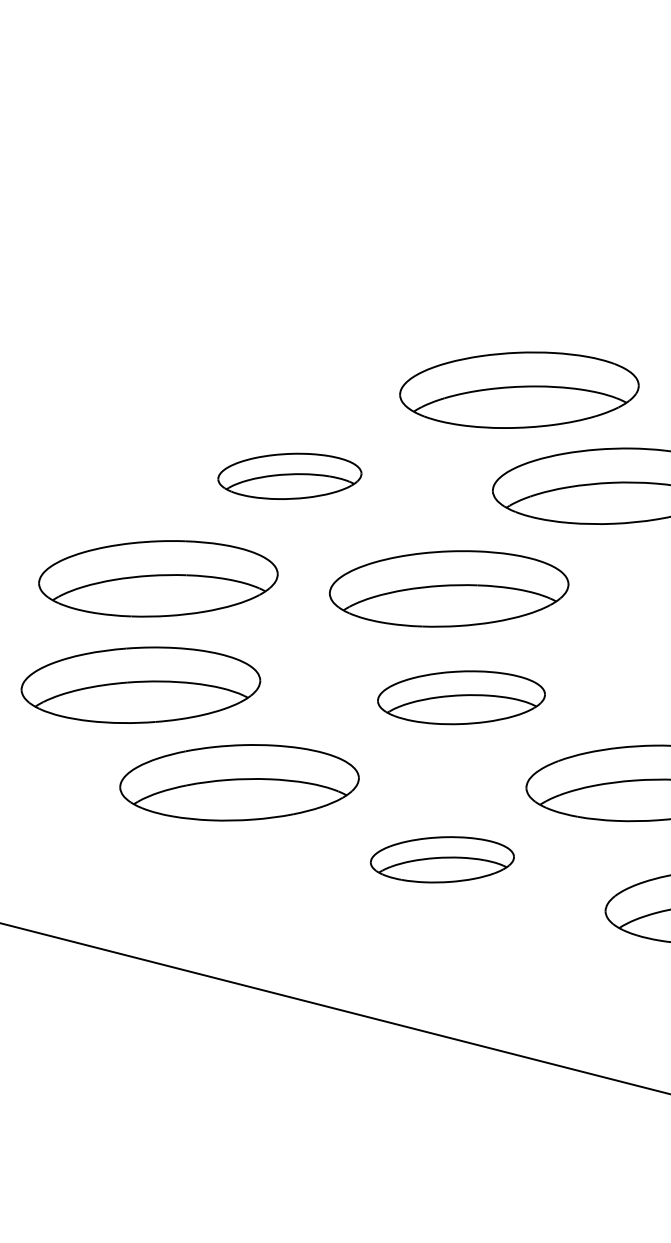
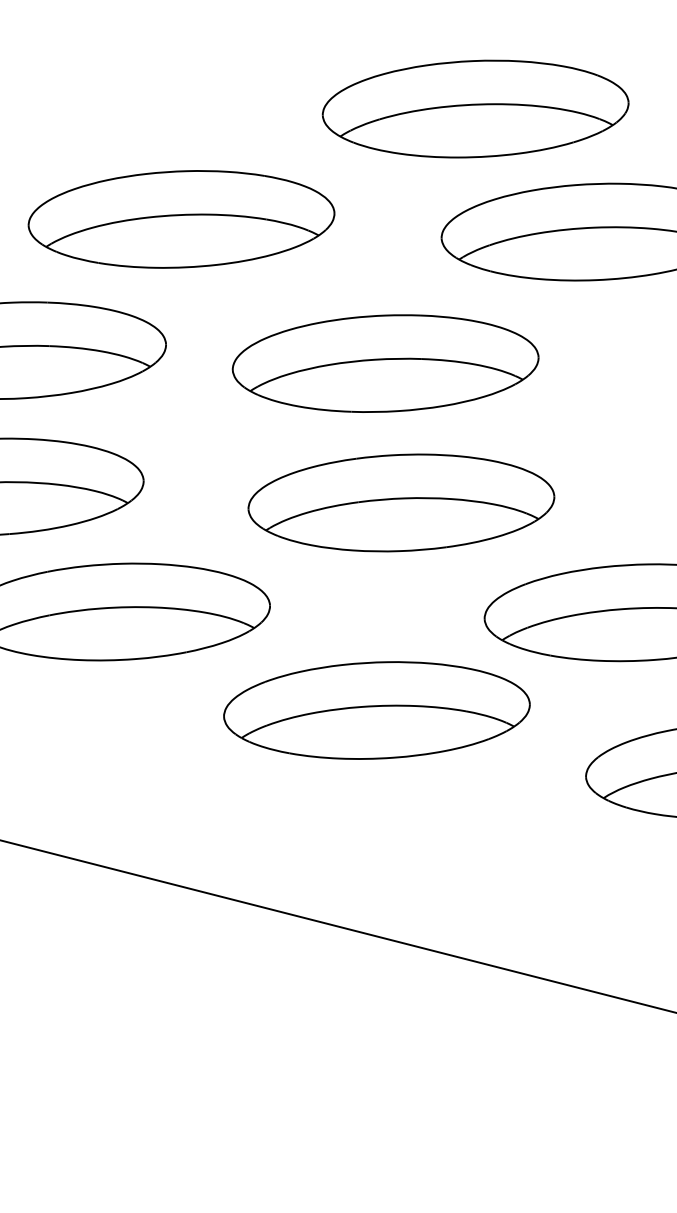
part: (289, 476) -> (181, 219), size x1.67
part: (461, 697) -> (401, 502), size x1.43
part: (442, 859) -> (377, 710), size x1.67

